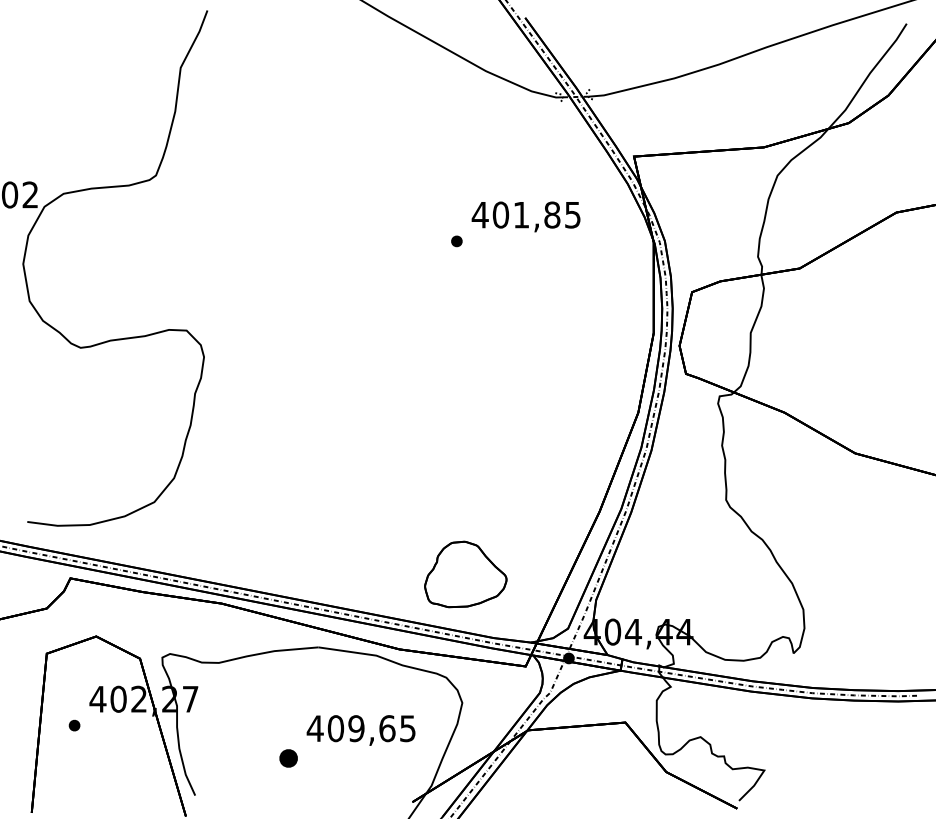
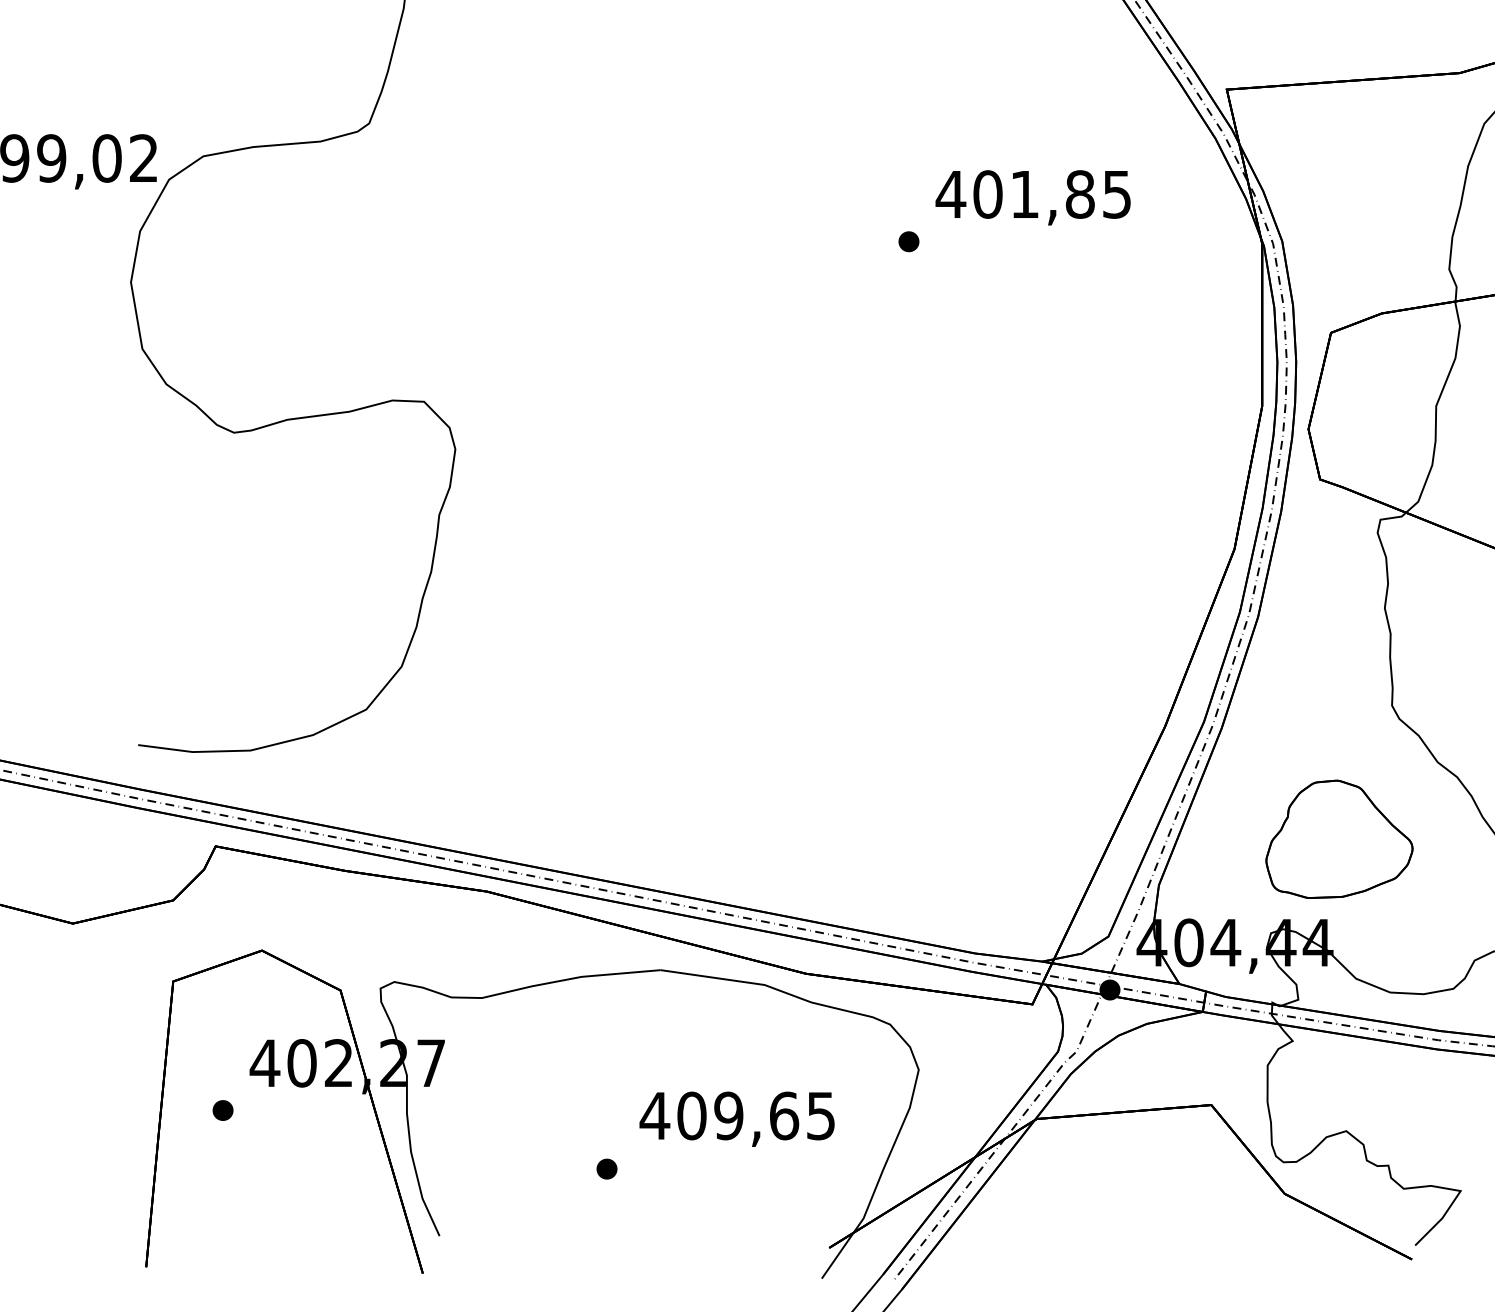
part: (465, 574) -> (1338, 839), moved
part: (288, 757) -> (606, 1167), size x0.62

